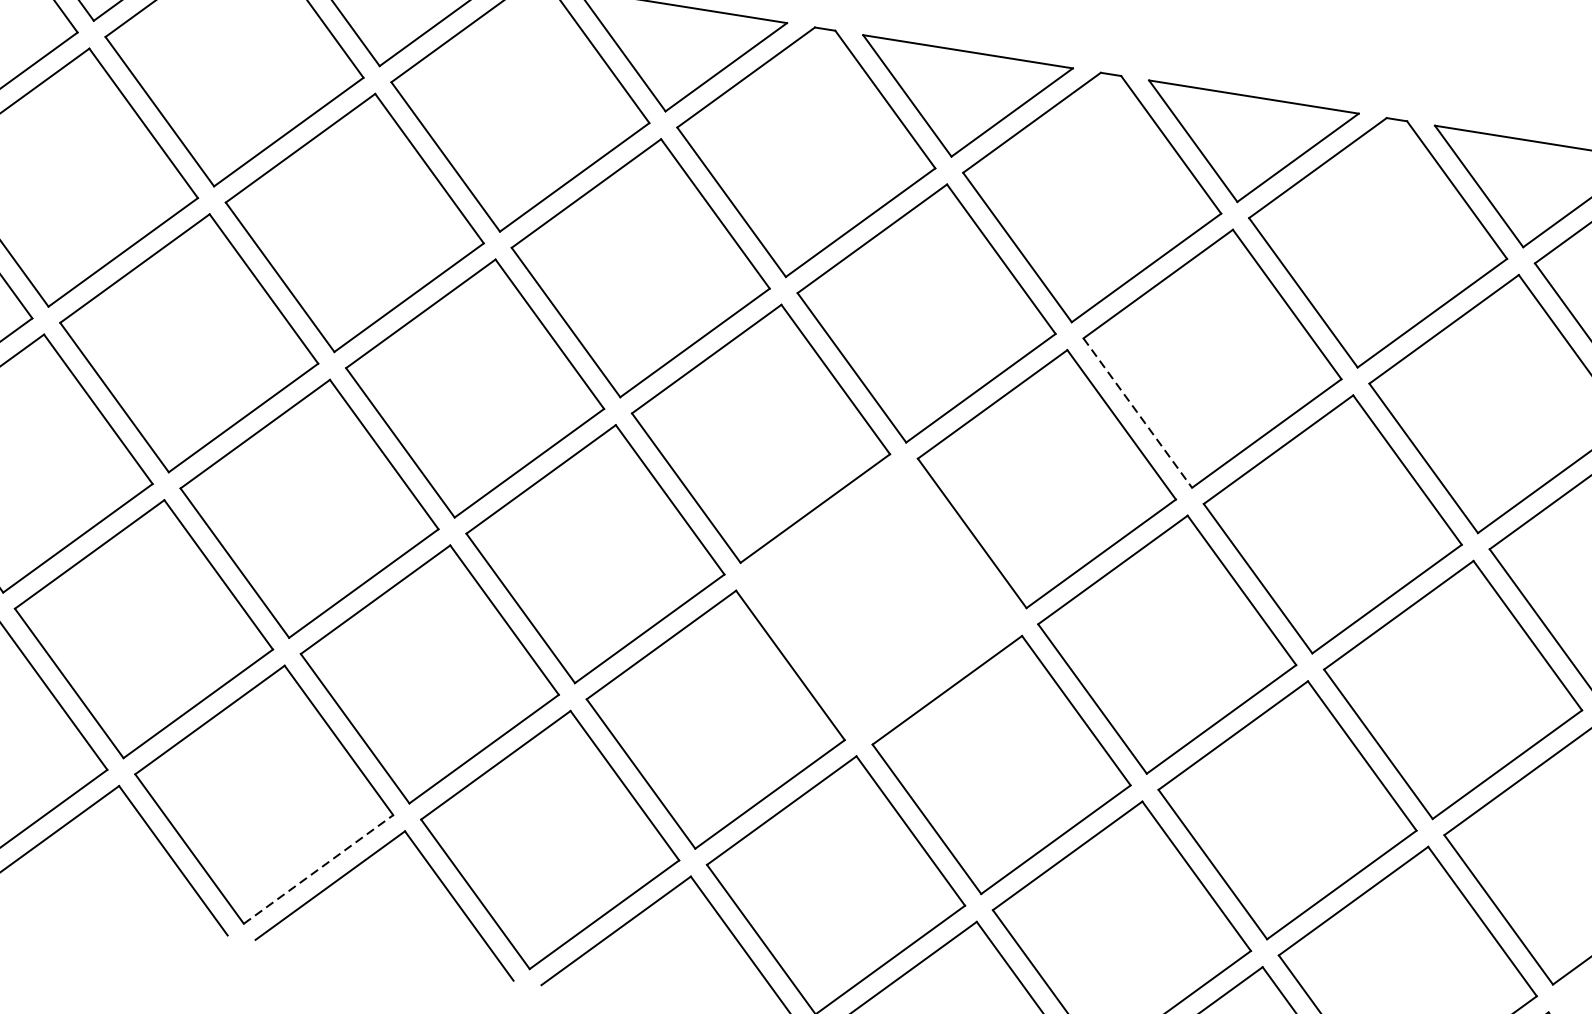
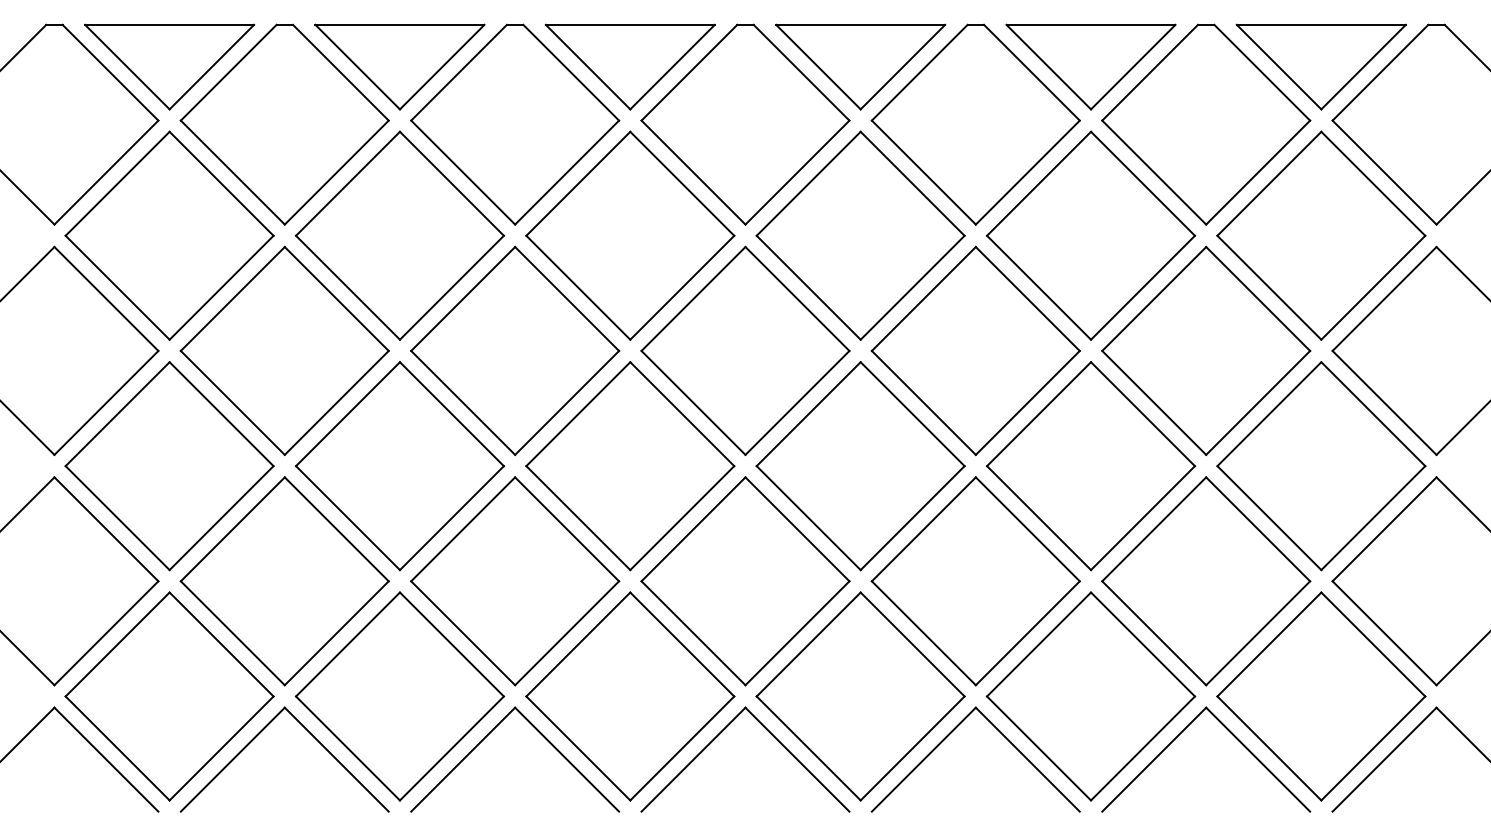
line: (1138, 412) -> (1039, 287), dashed -> solid
part: (881, 599) -> (860, 466), added
line: (318, 869) -> (451, 748), dashed -> solid

